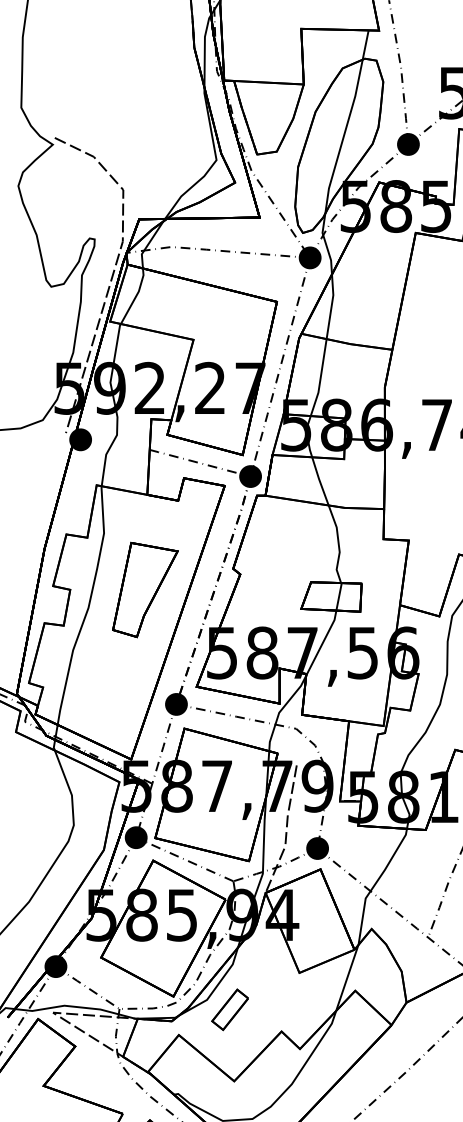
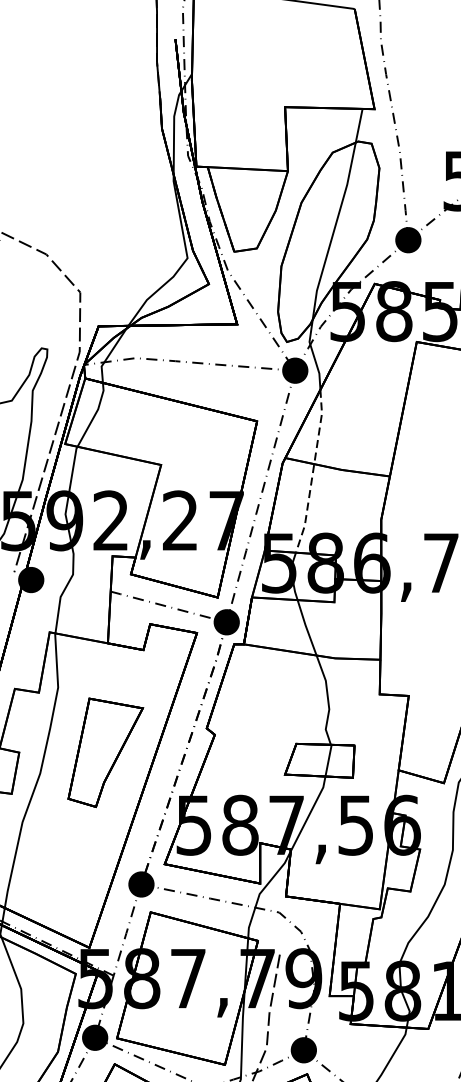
line: (325, 346) -> (312, 472), solid -> dashed

